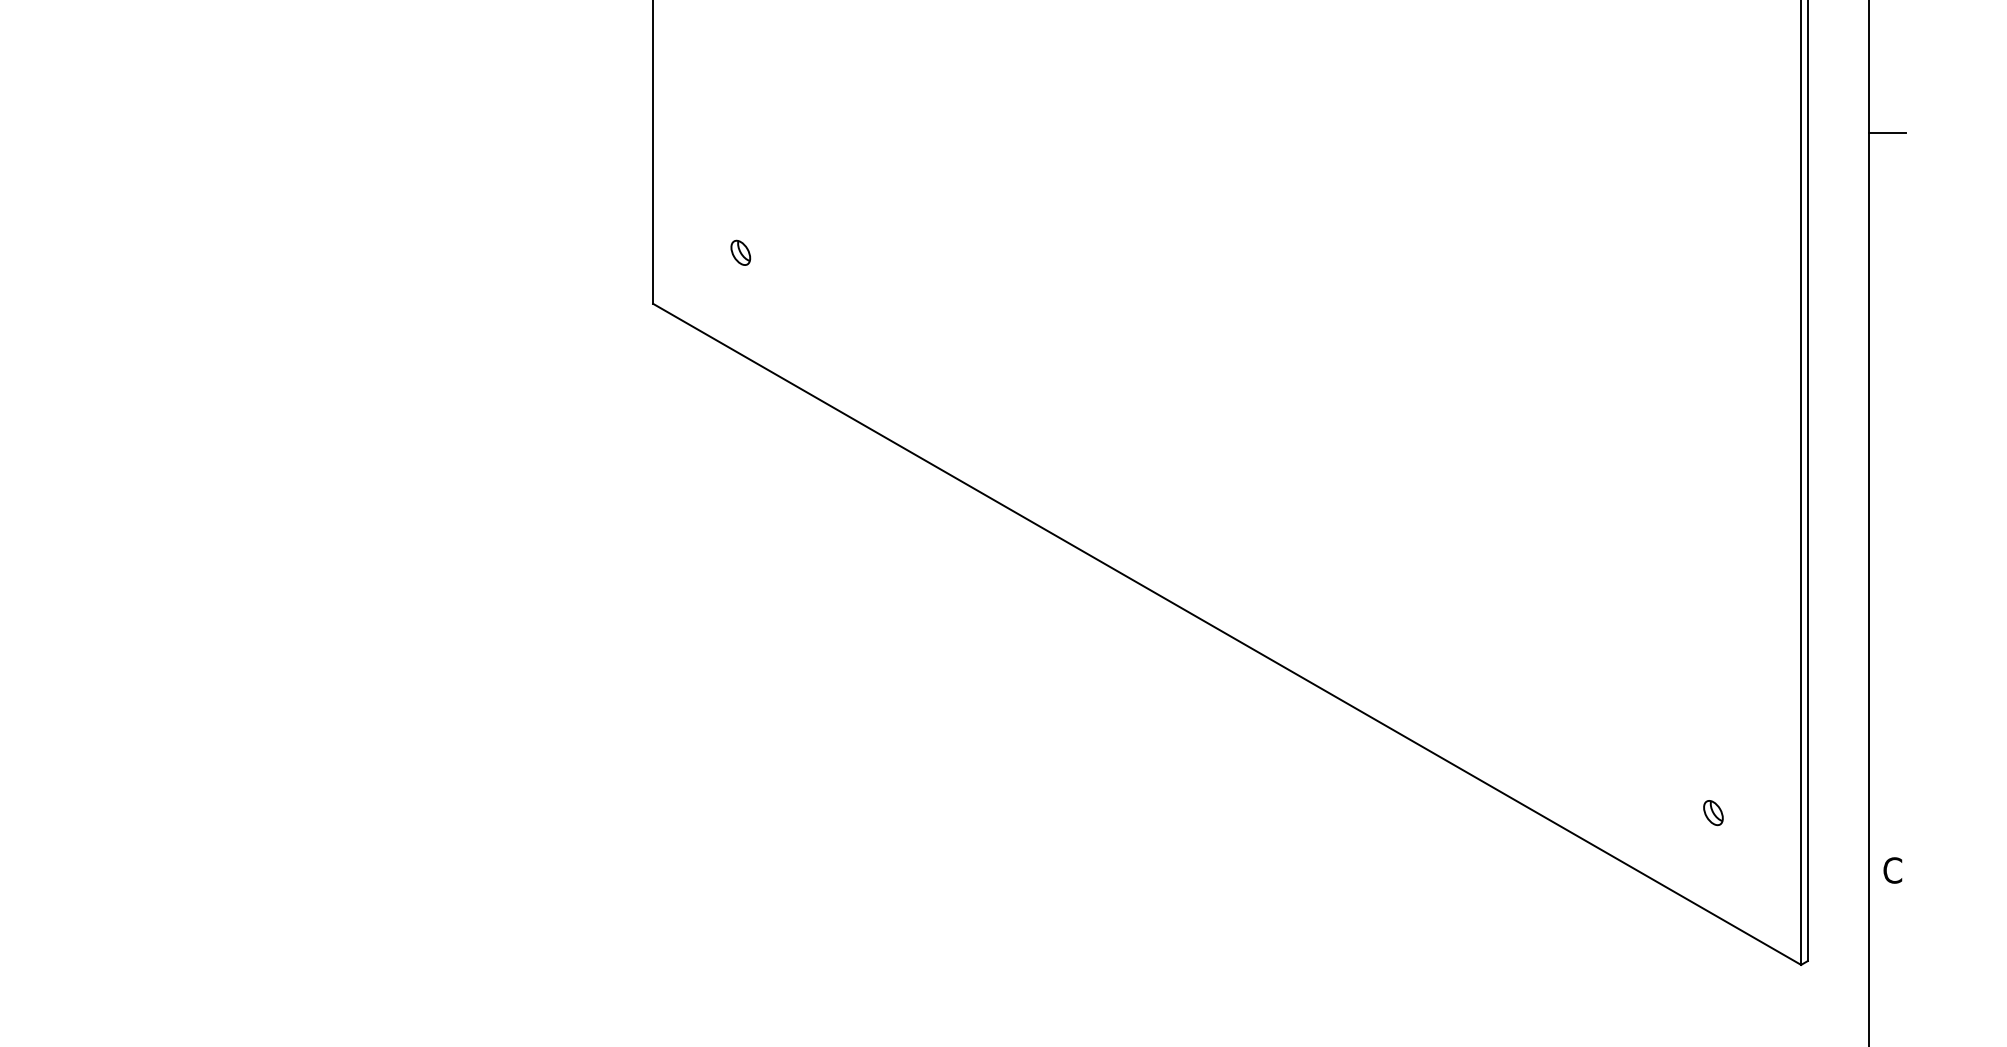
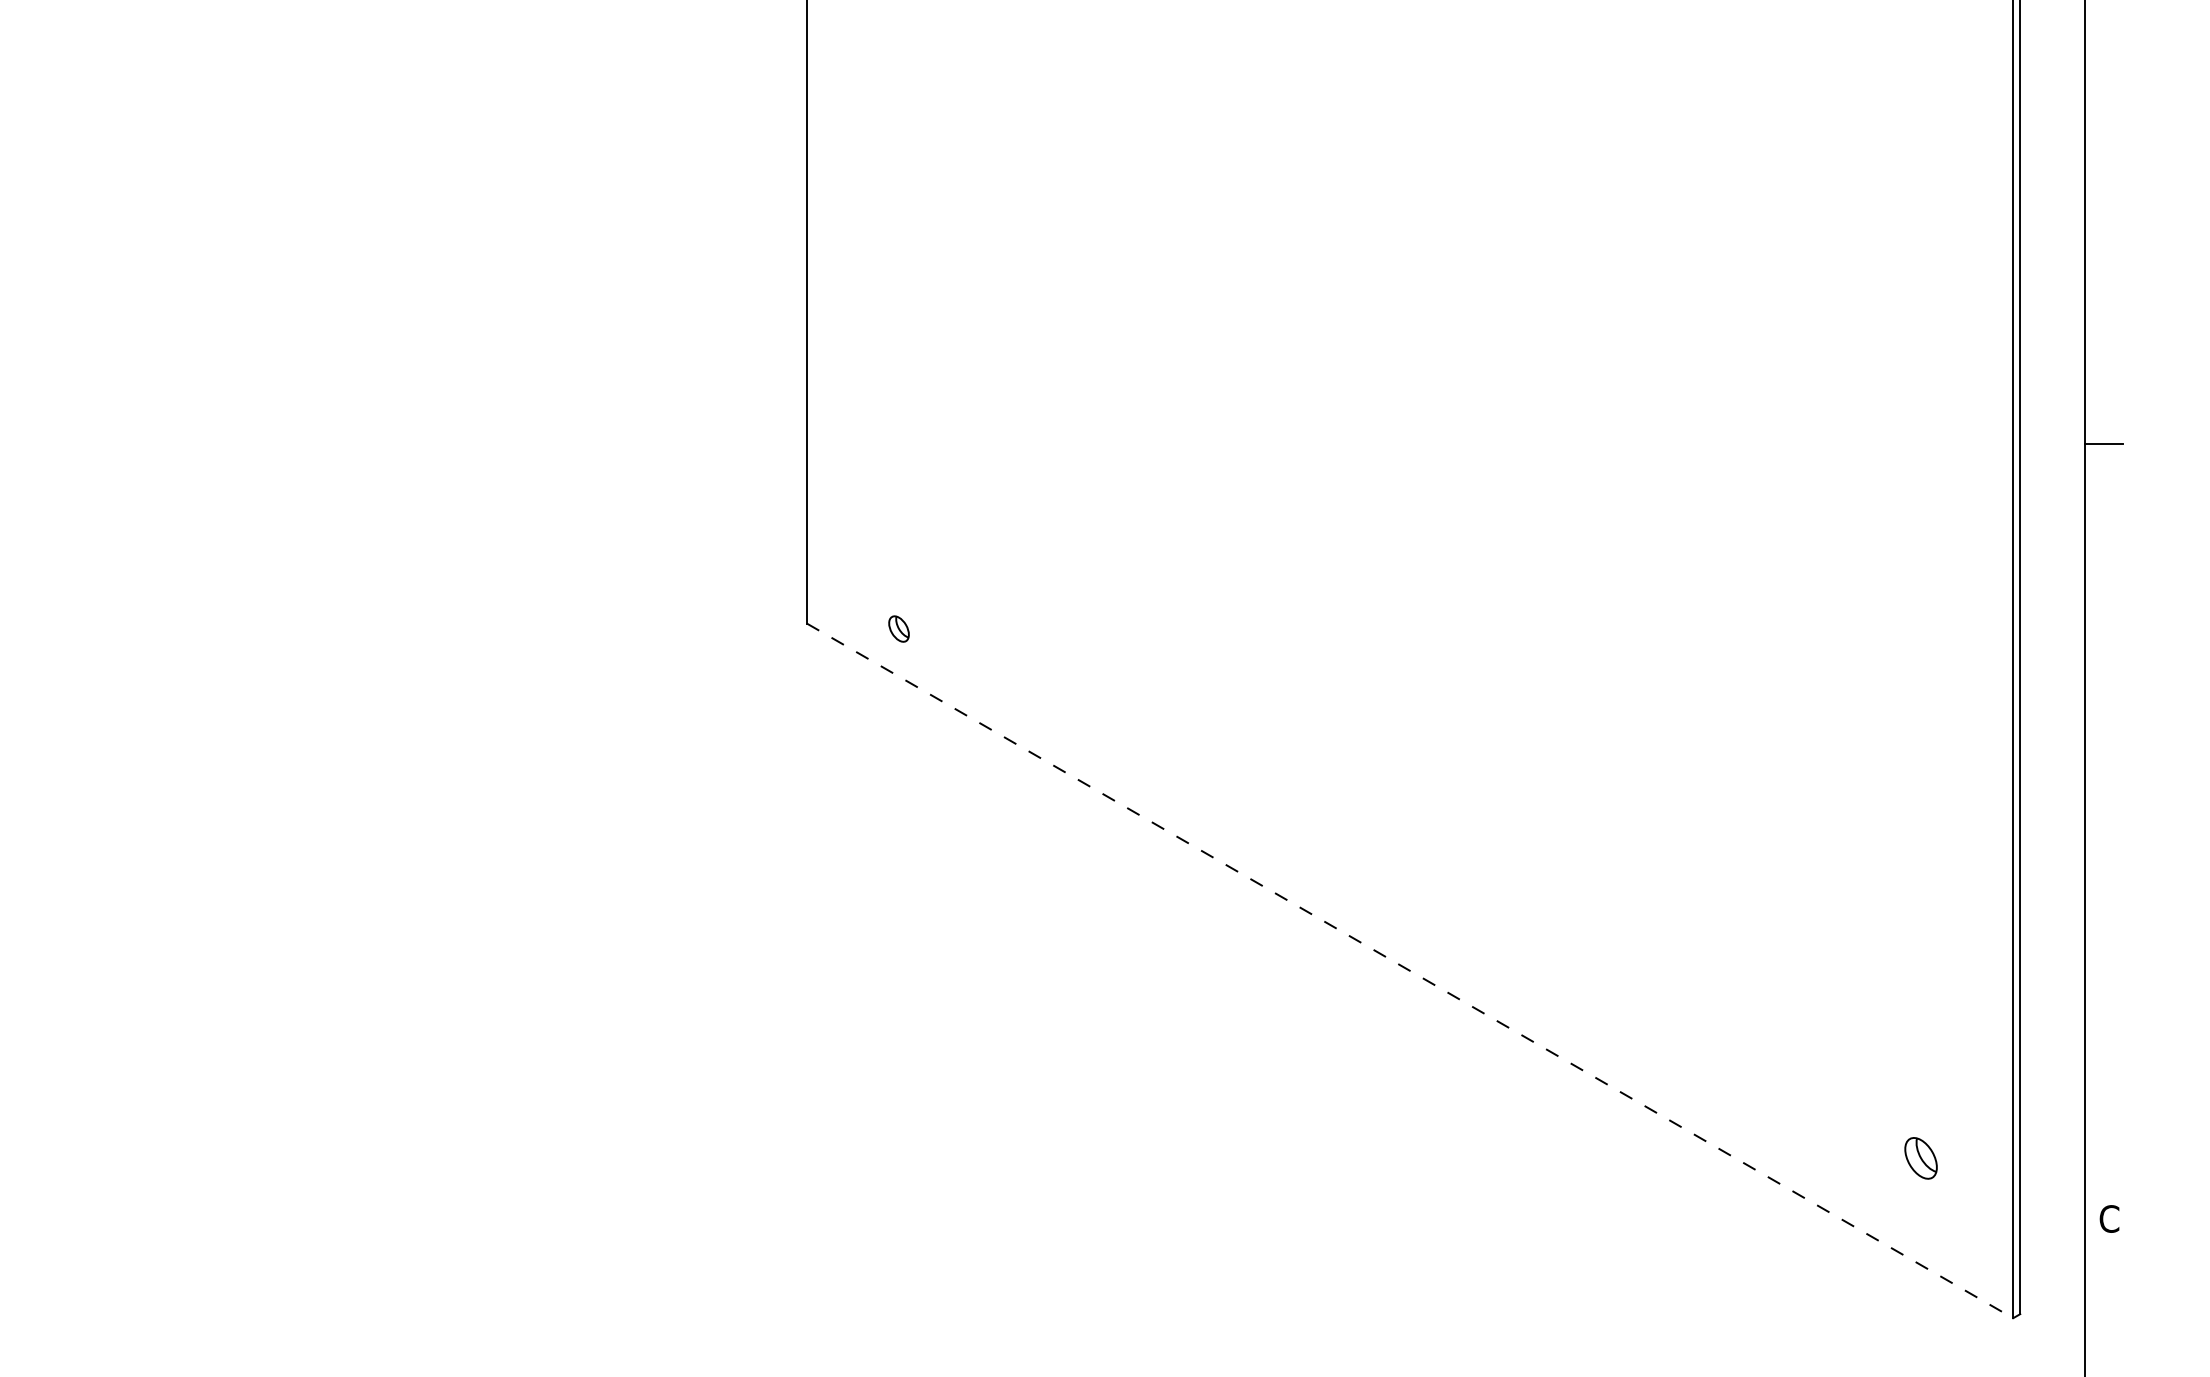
part: (740, 252) -> (898, 628), moved
line: (1227, 634) -> (1410, 971), solid -> dashed
part: (1712, 812) -> (1920, 1158), size x1.6

